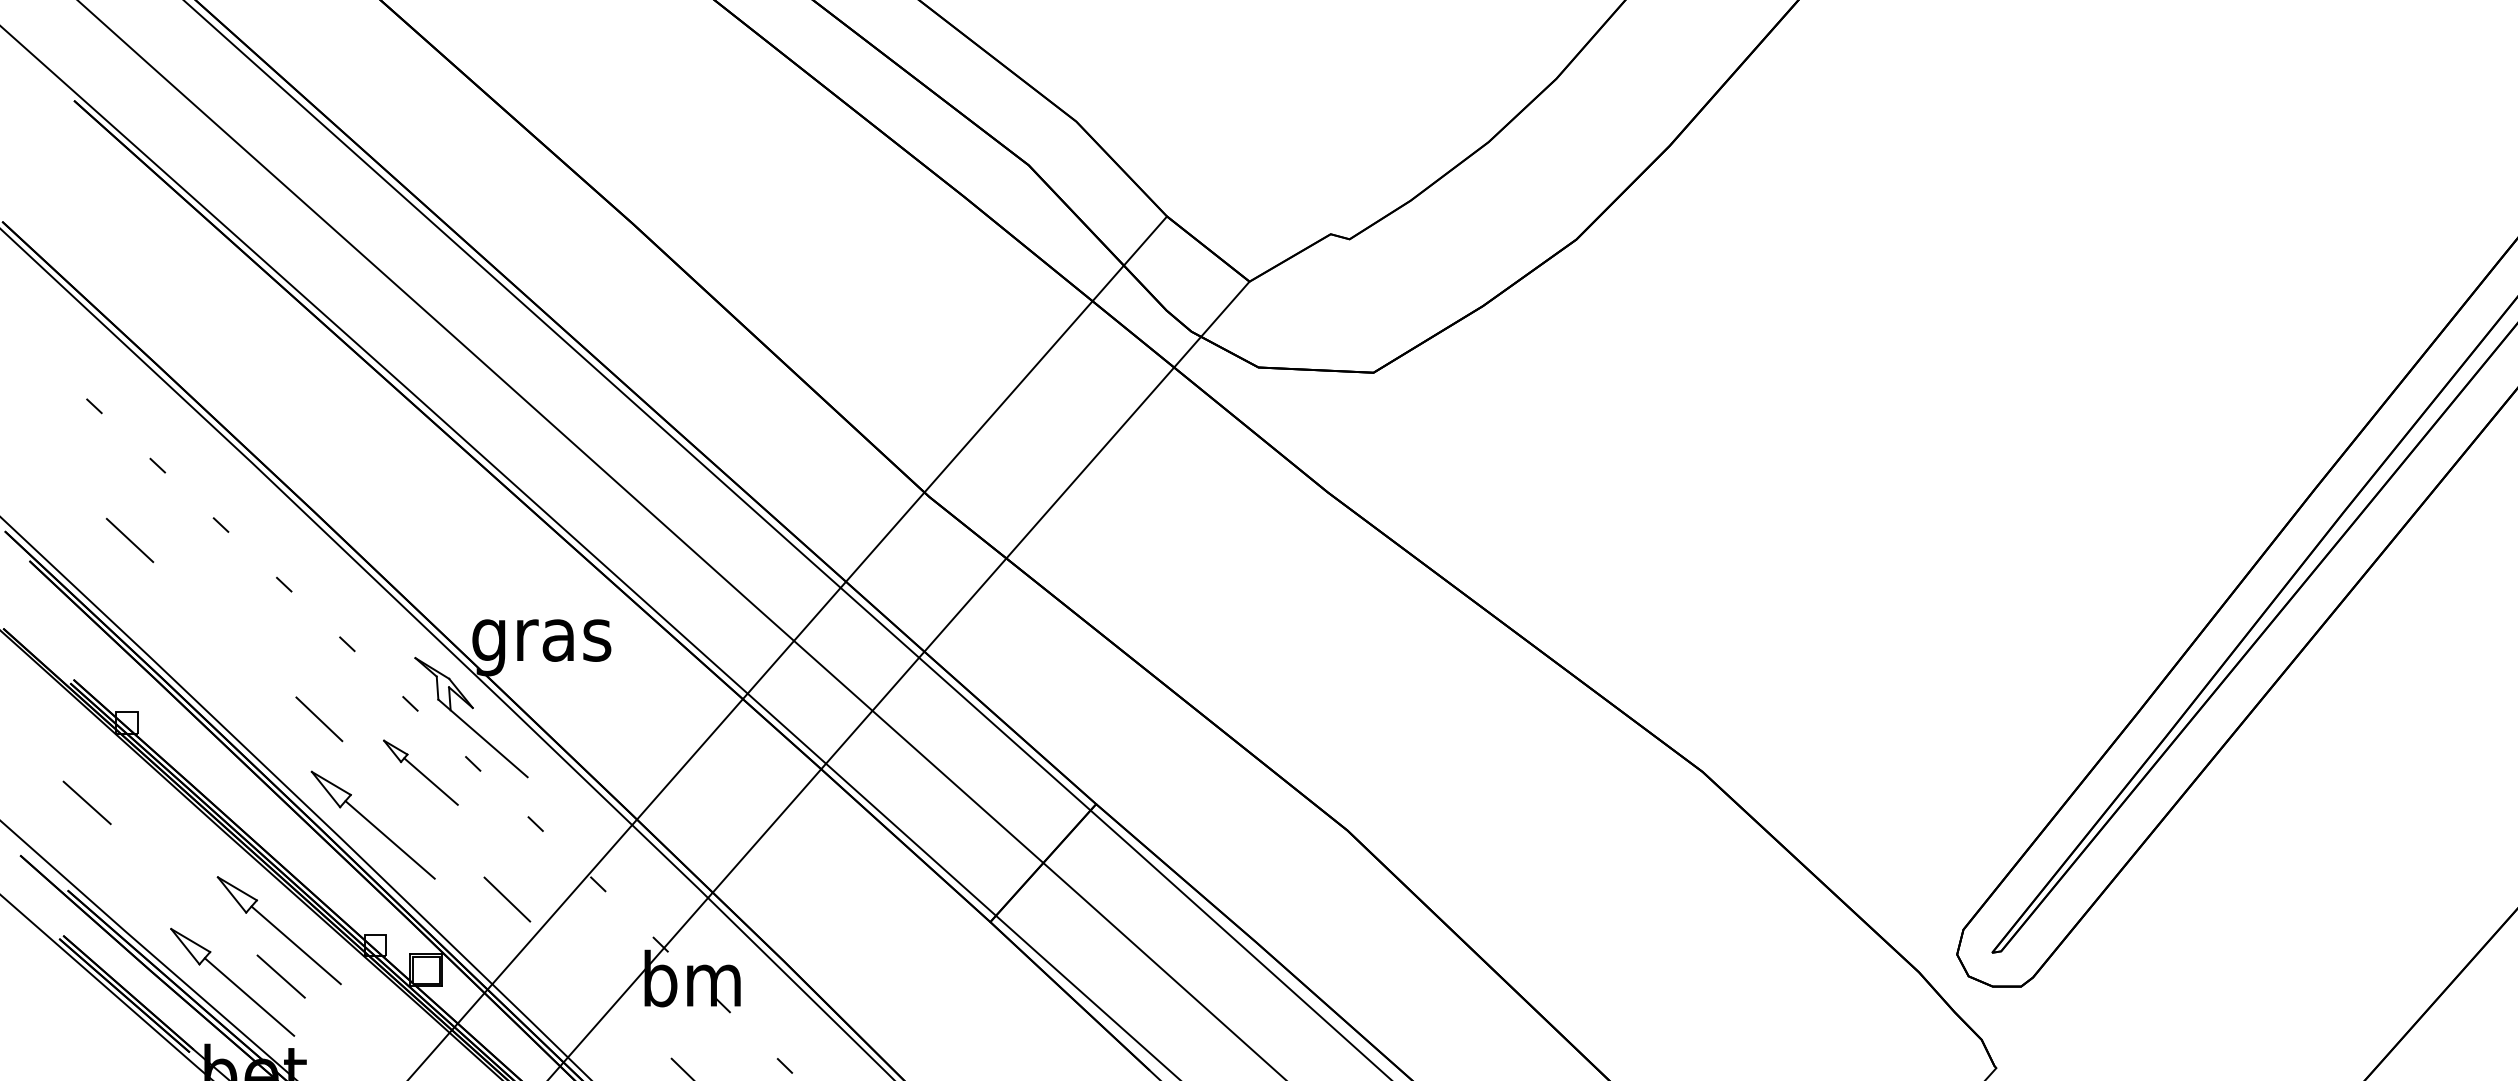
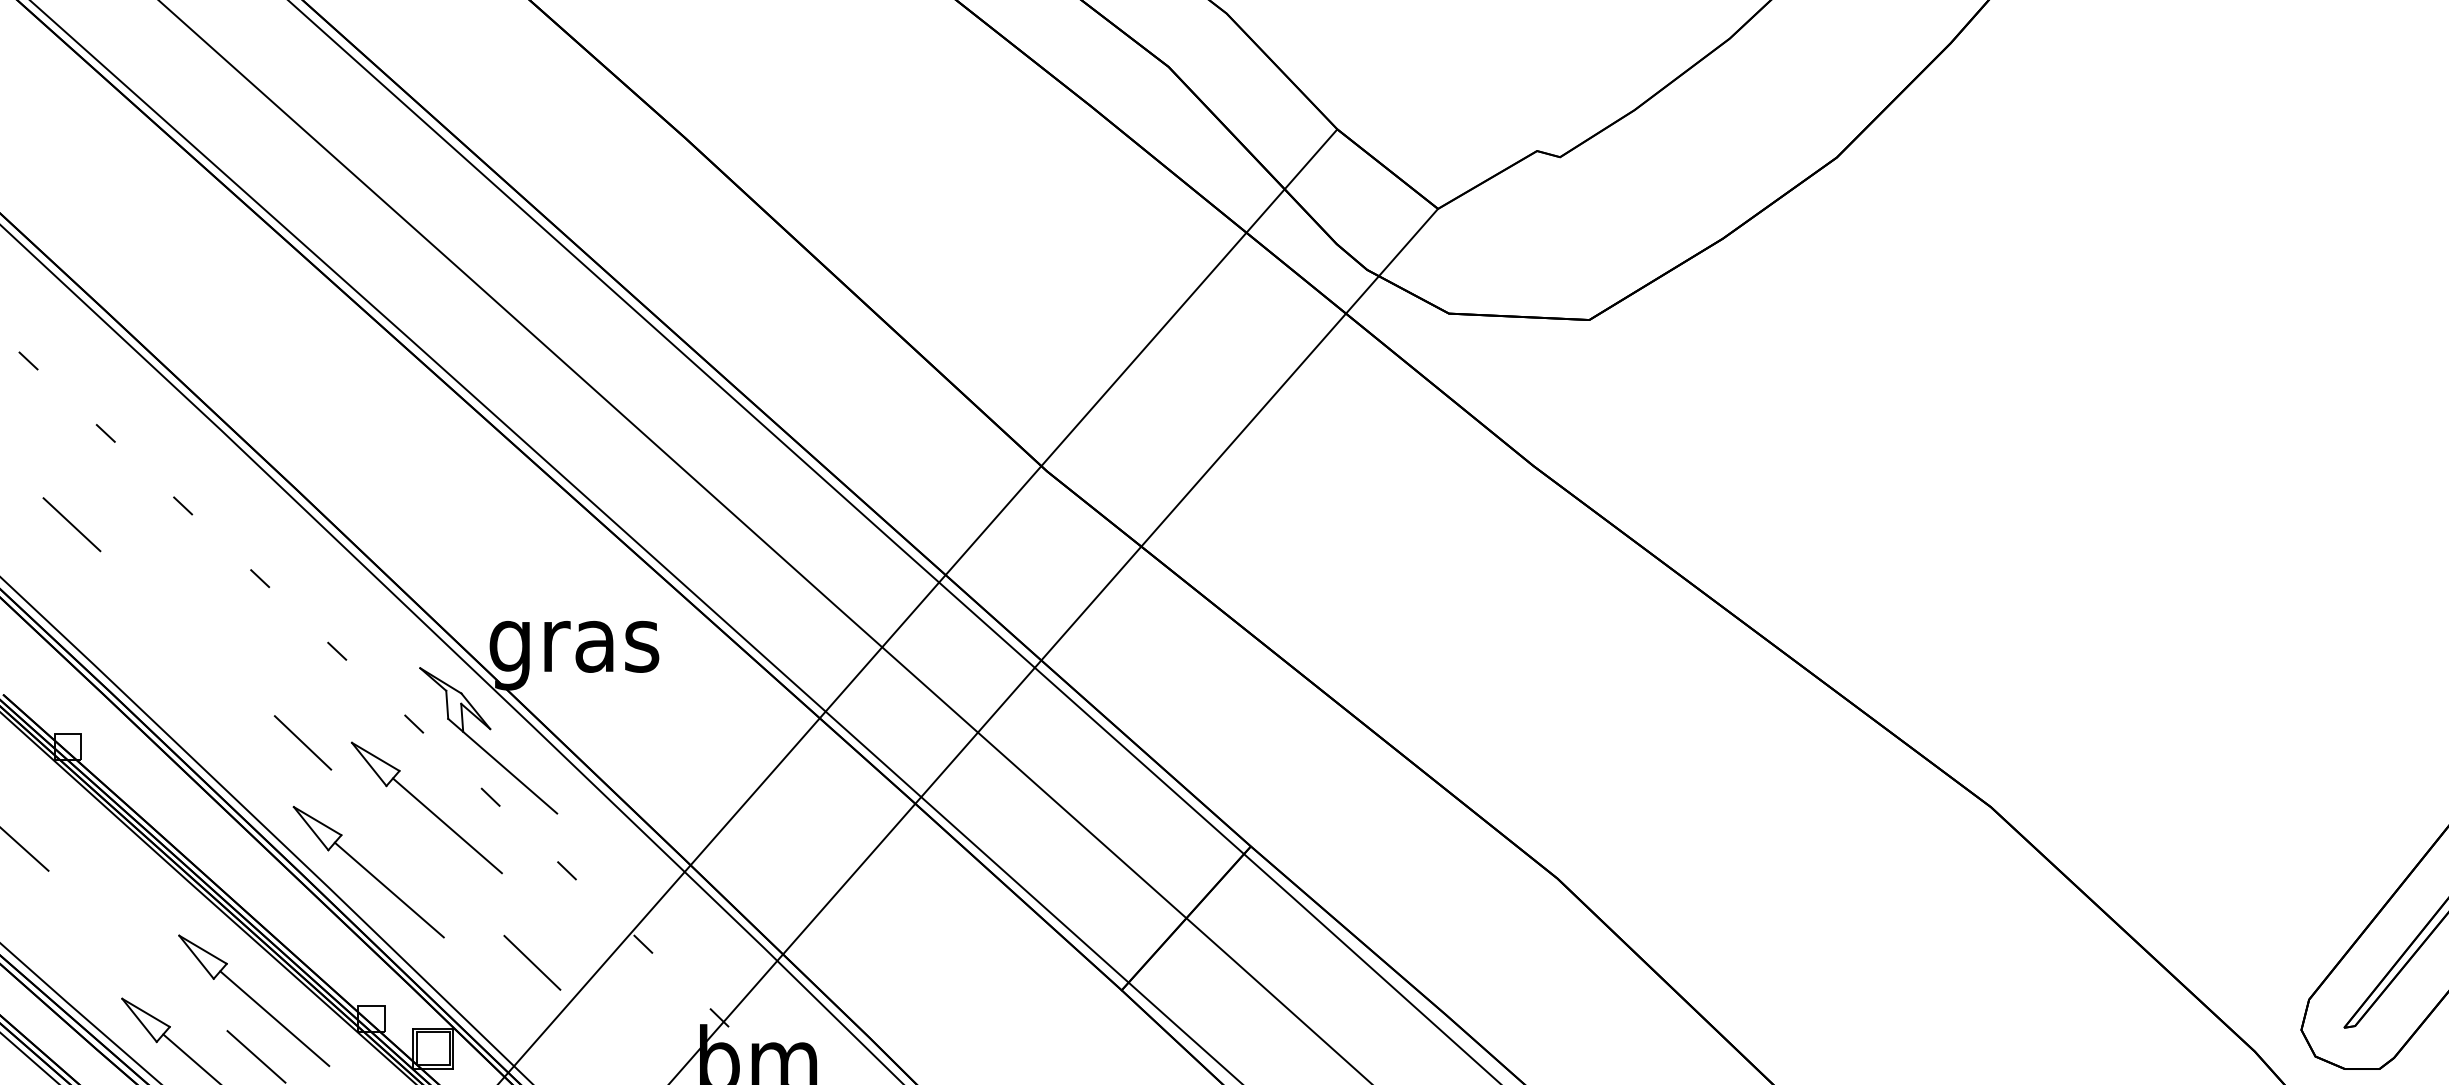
part: (420, 772) -> (426, 807), size x1.67

